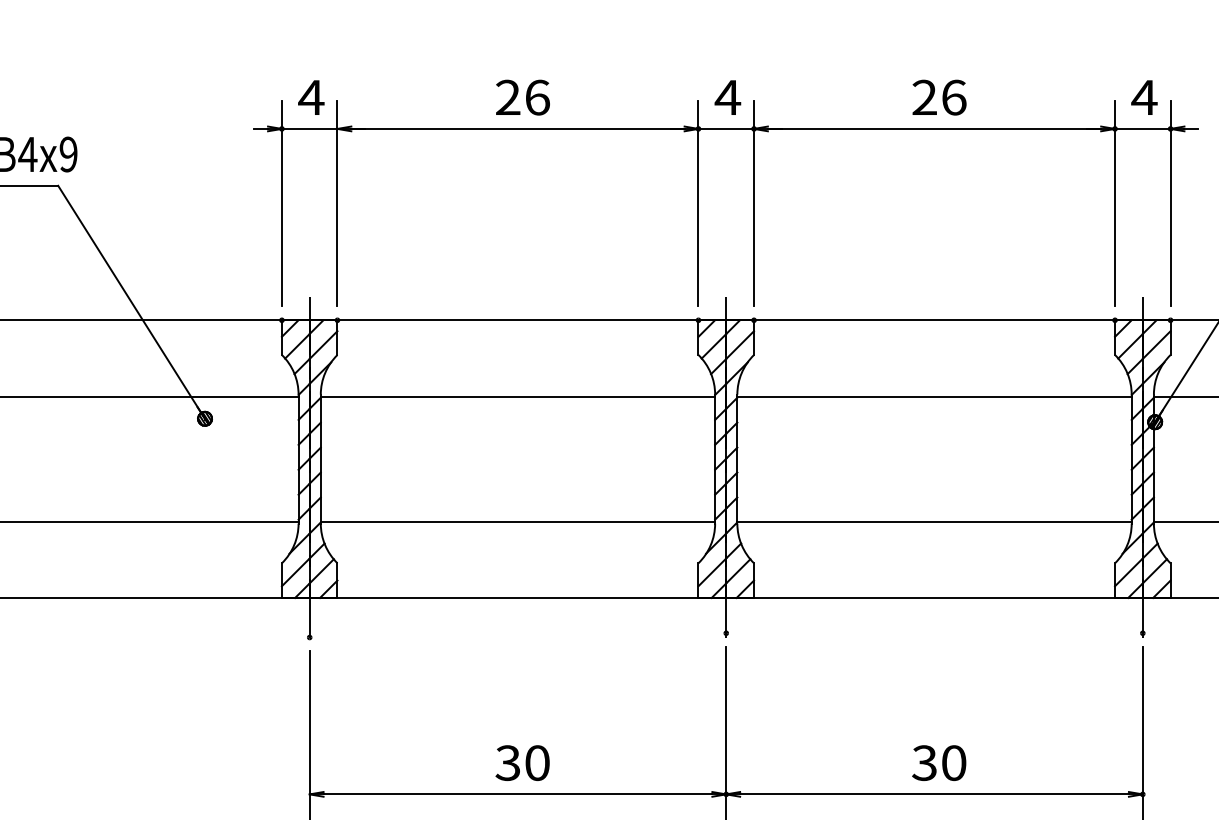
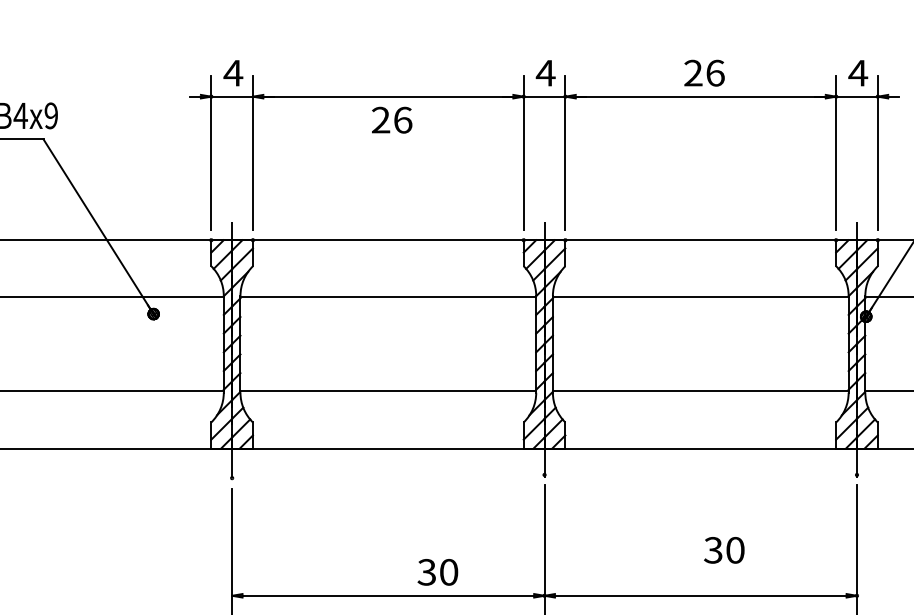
text: (523, 96) -> (392, 119), moved
text: (522, 763) -> (437, 572), moved
text: (939, 763) -> (724, 550), moved

